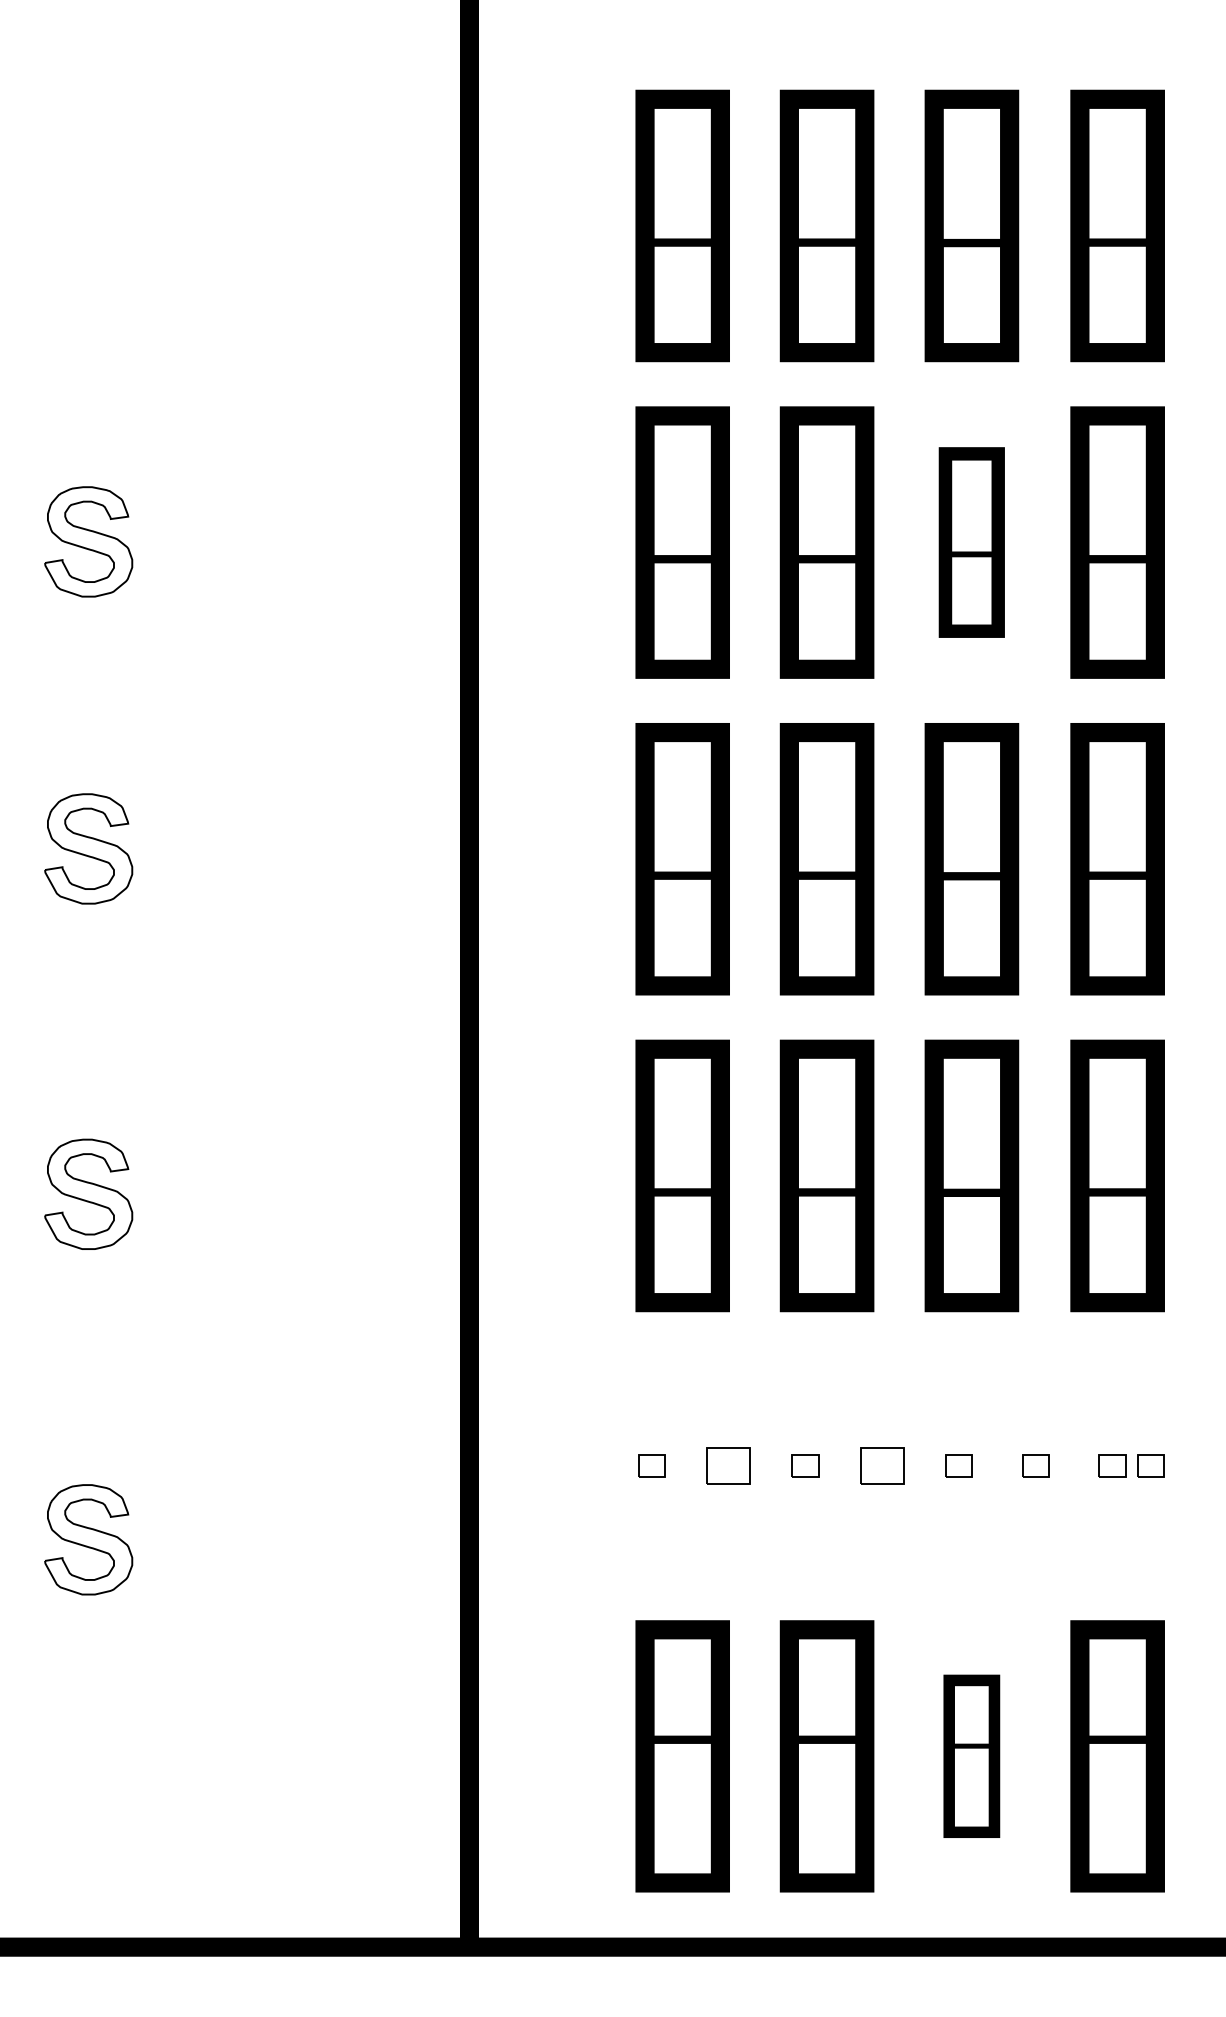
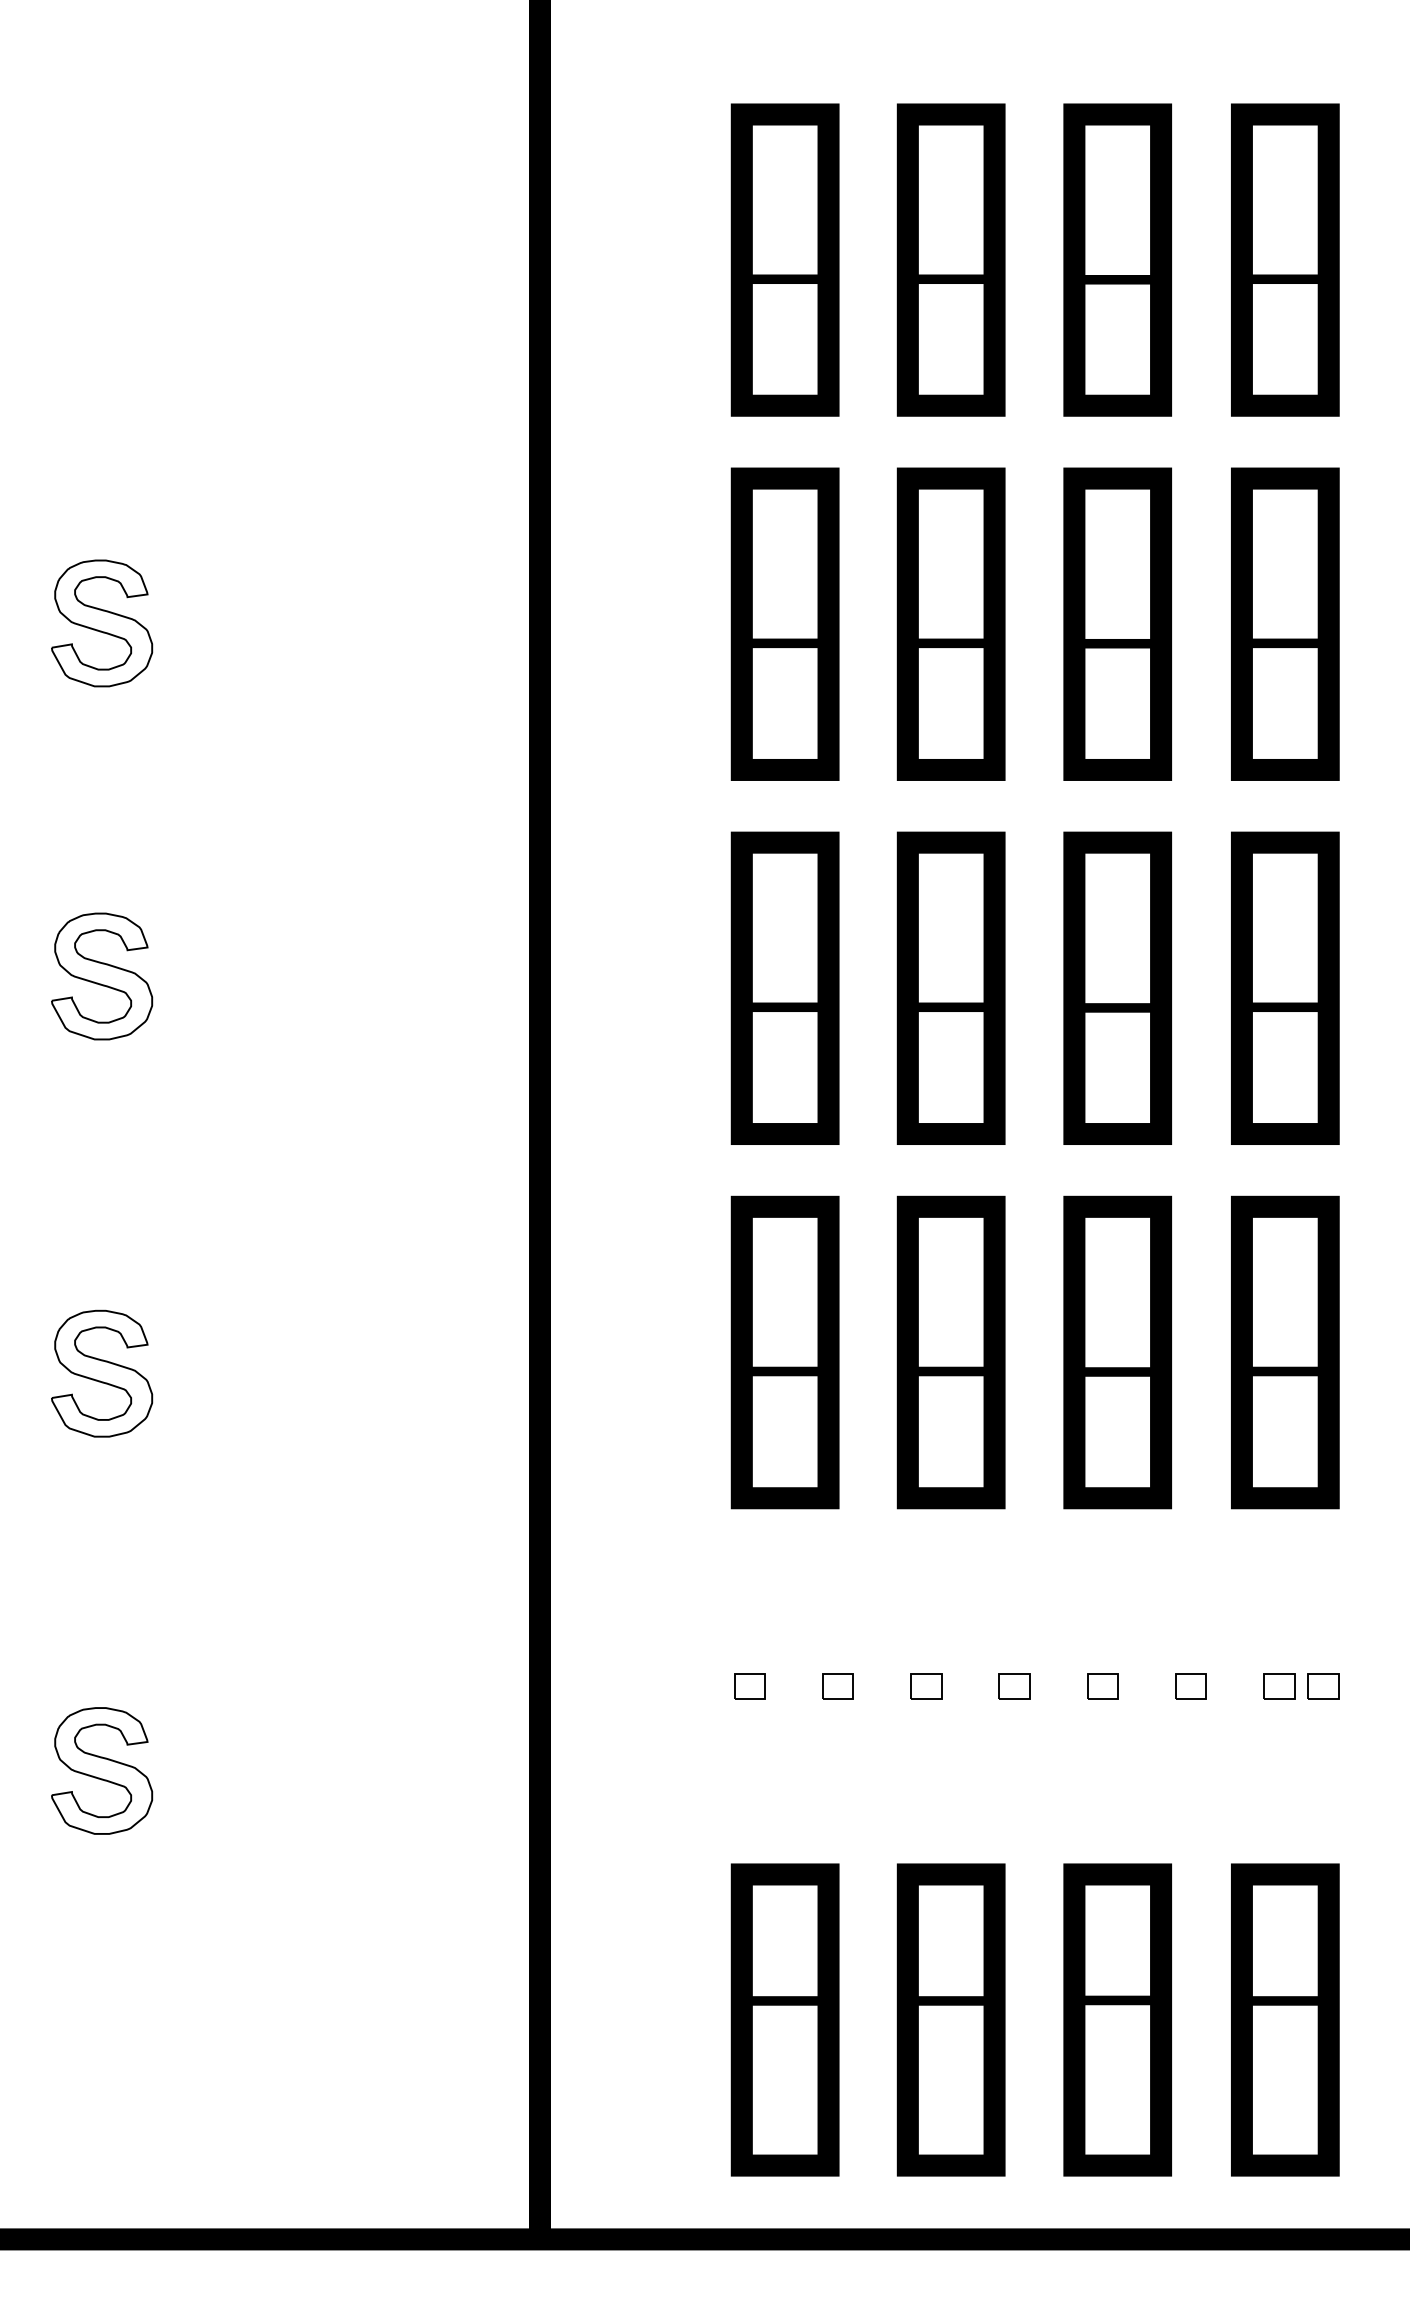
part: (971, 541) -> (1117, 623), size x1.43
part: (728, 1466) -> (837, 1686), size x0.62
part: (882, 1466) -> (1014, 1686), size x0.62
part: (971, 1755) -> (1117, 2019), size x1.67

